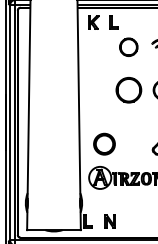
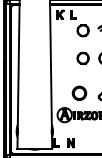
part: (127, 90) -> (82, 58), size x0.71
part: (104, 142) -> (79, 92), moved

